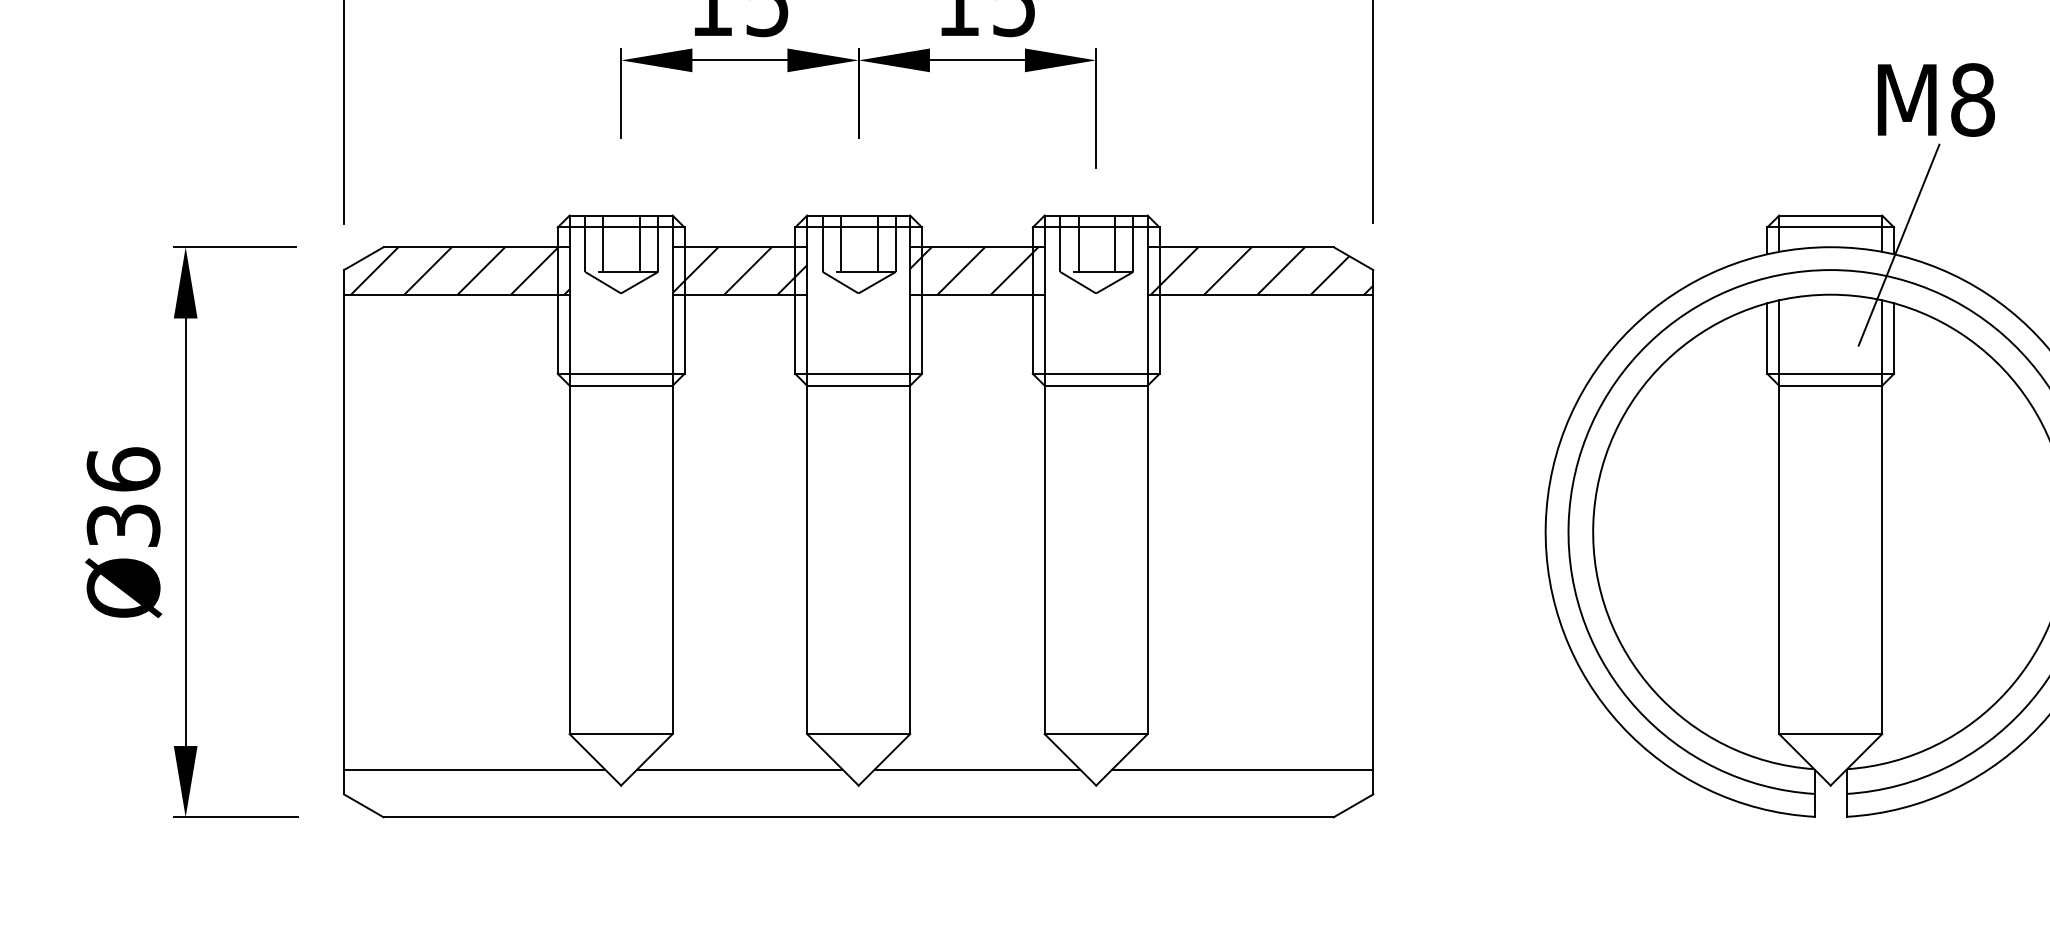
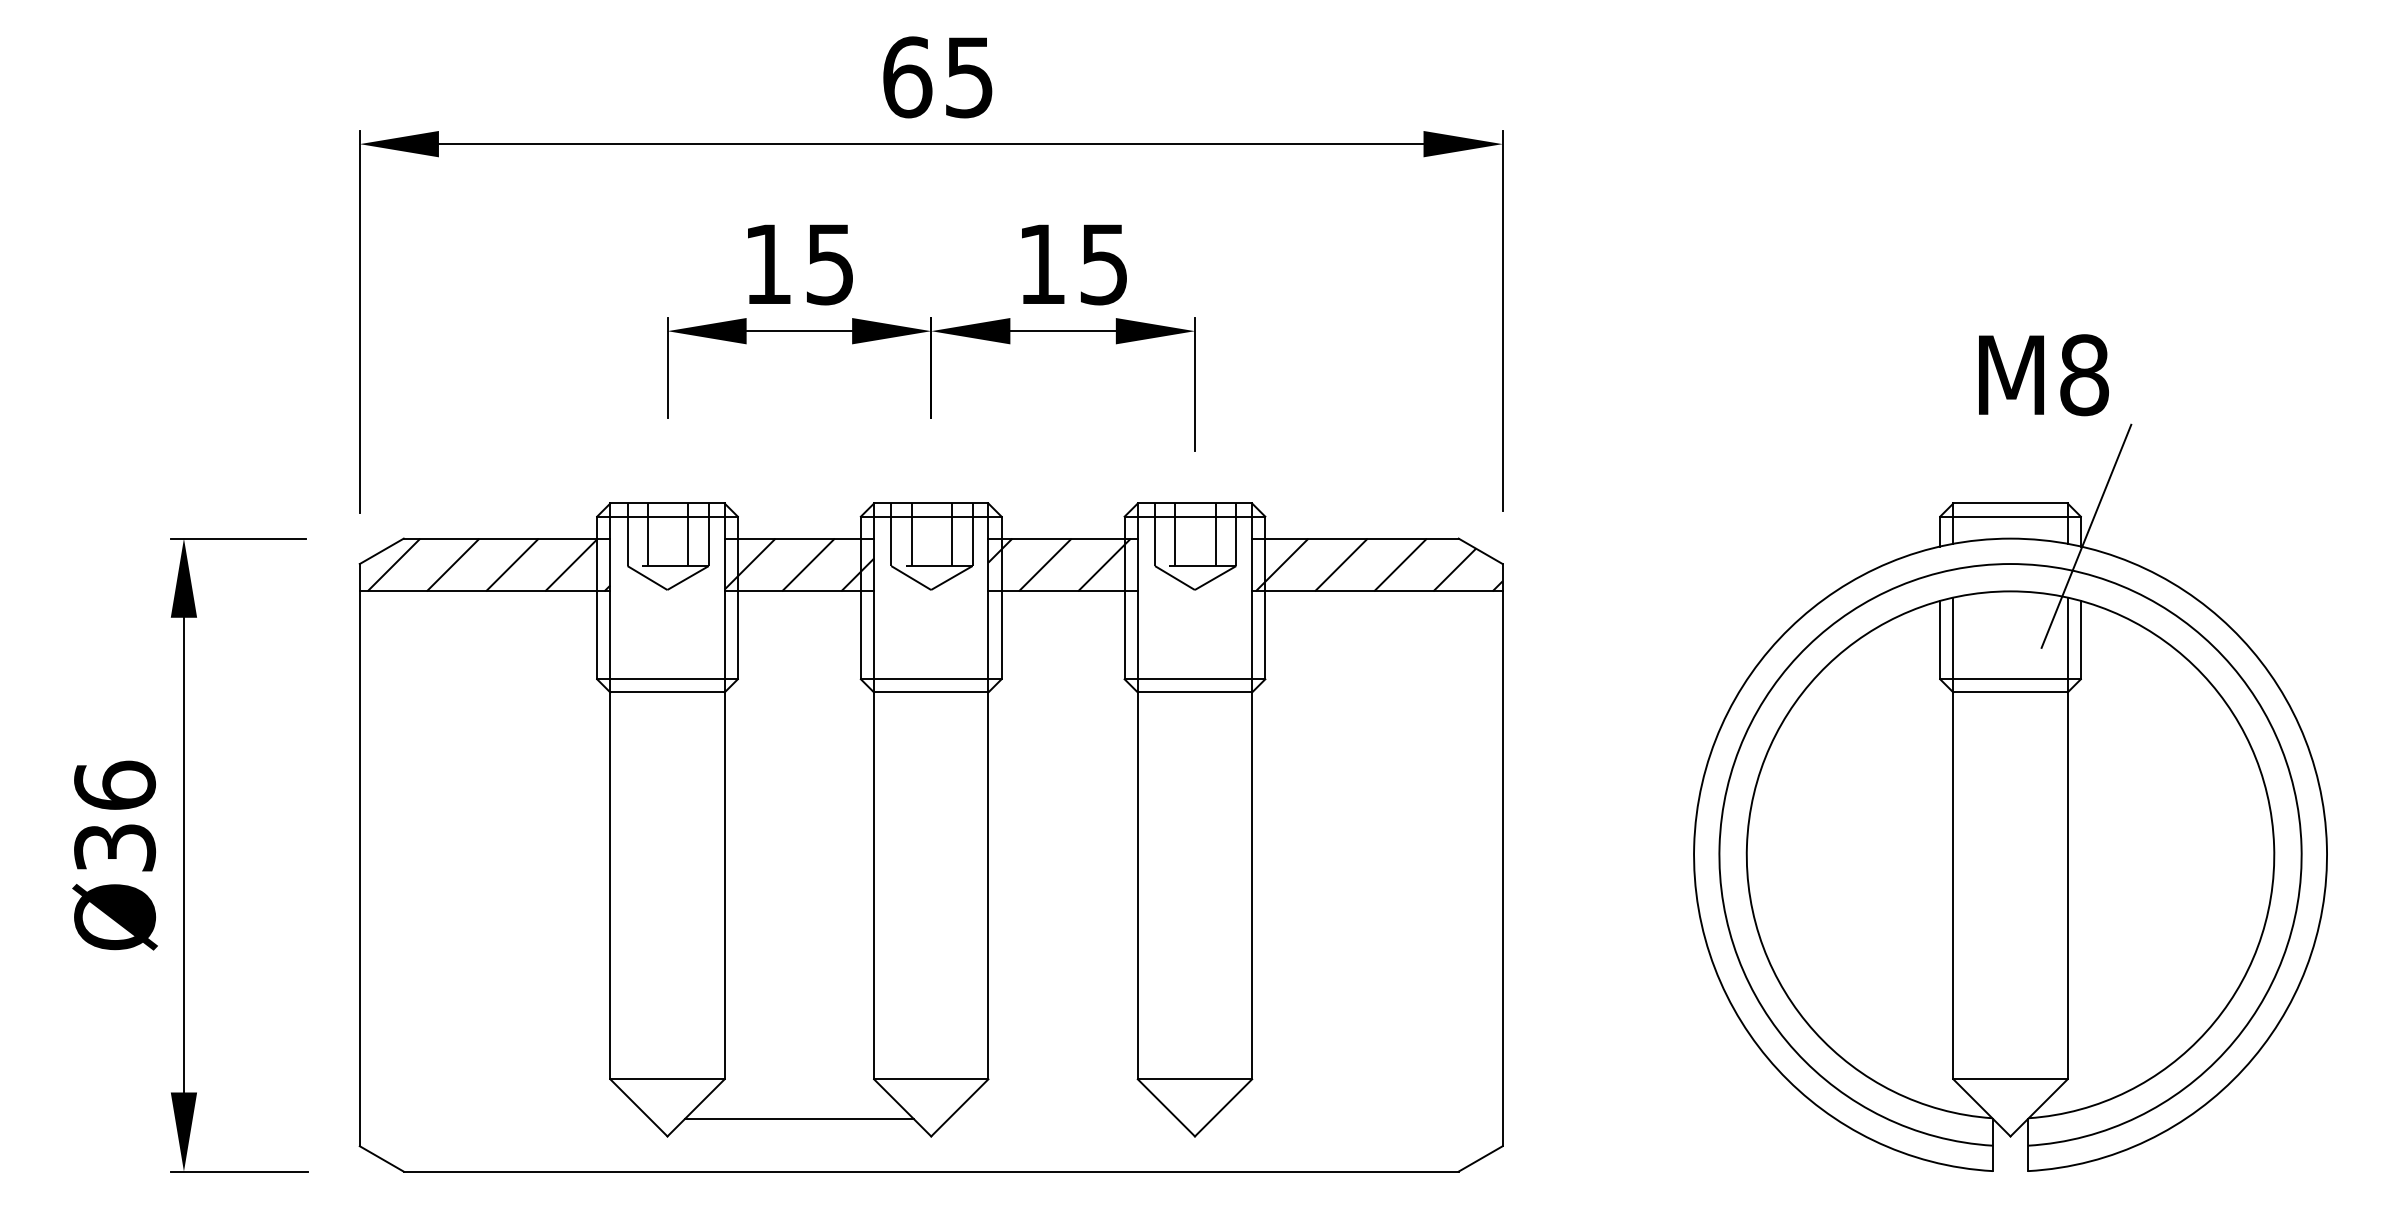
text: (1936, 100) -> (2043, 375), moved
line: (474, 769) -> (504, 1118), removed
line: (976, 769) -> (1062, 1118), removed
line: (1242, 769) -> (1357, 1118), removed

